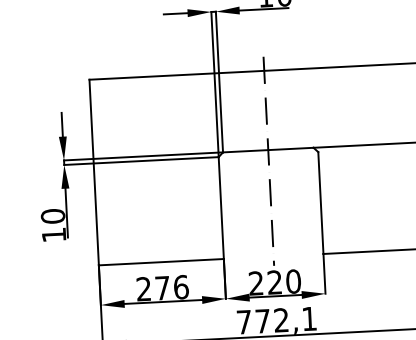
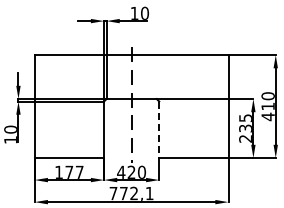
line: (321, 204) -> (159, 130), solid -> dashed
text: (256, 281) -> (121, 171), 220 -> 420
text: (162, 286) -> (69, 171), 276 -> 177

